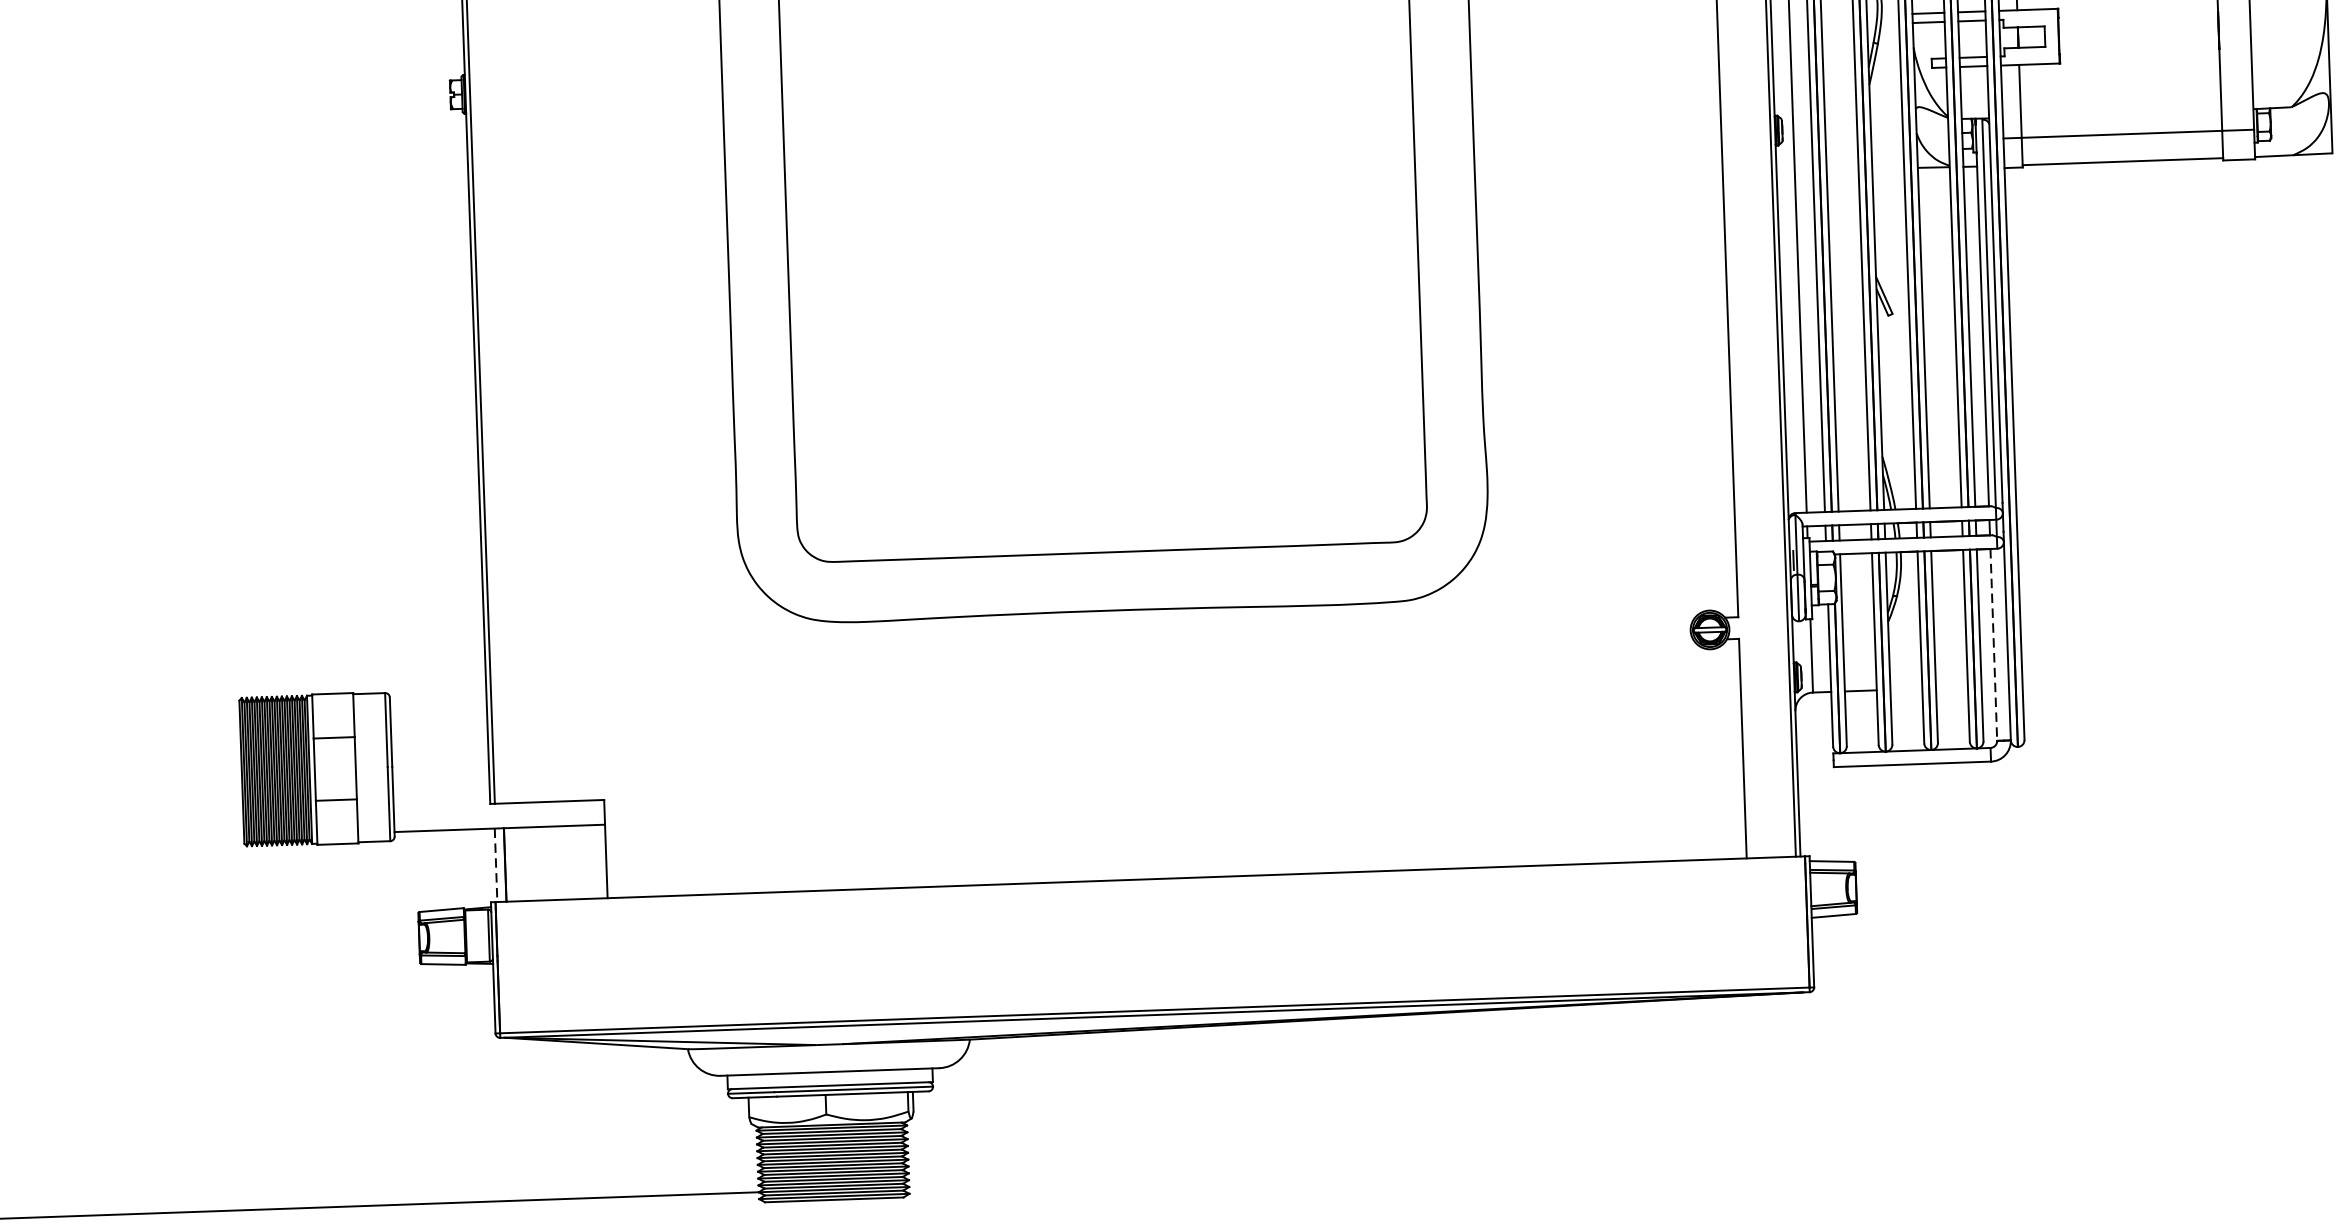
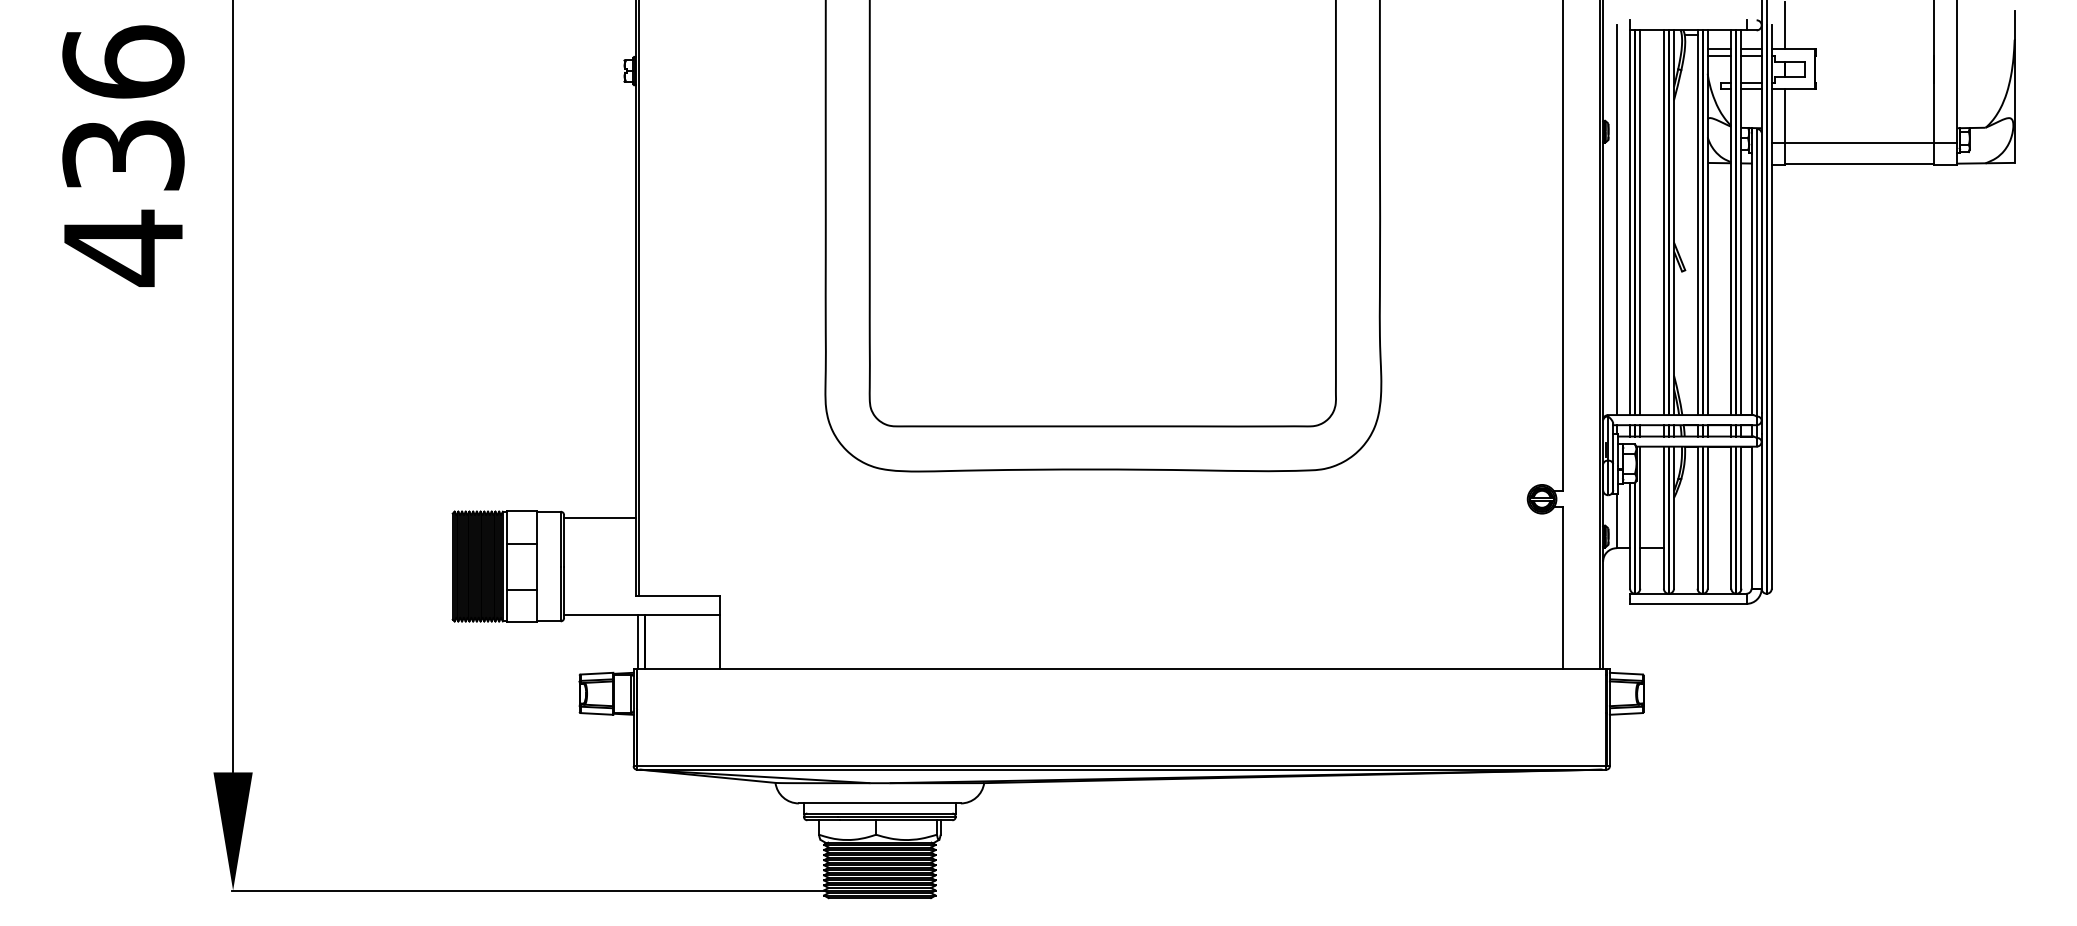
line: (1993, 646) -> (1751, 518), dashed -> solid
line: (437, 700) -> (599, 518), added
line: (496, 866) -> (638, 642), dashed -> solid

